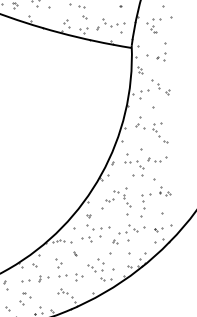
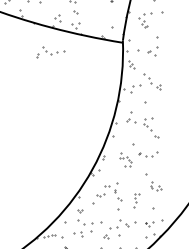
part: (110, 24) -> (50, 52), moved
part: (134, 164) -> (125, 159), size x0.6
part: (145, 205) -> (136, 200), size x0.6

